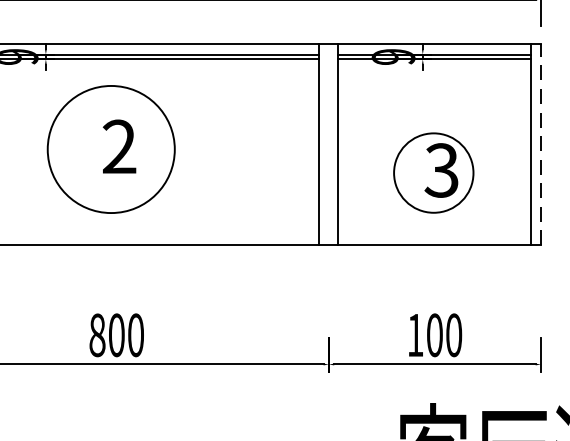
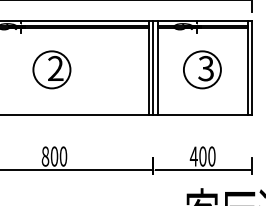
line: (328, 144) -> (153, 67), added
line: (541, 144) -> (252, 67), dashed -> solid
circle: (110, 148) -> (51, 69), size x0.62
part: (433, 172) -> (202, 69), moved
text: (414, 335) -> (193, 156), 100 -> 400

